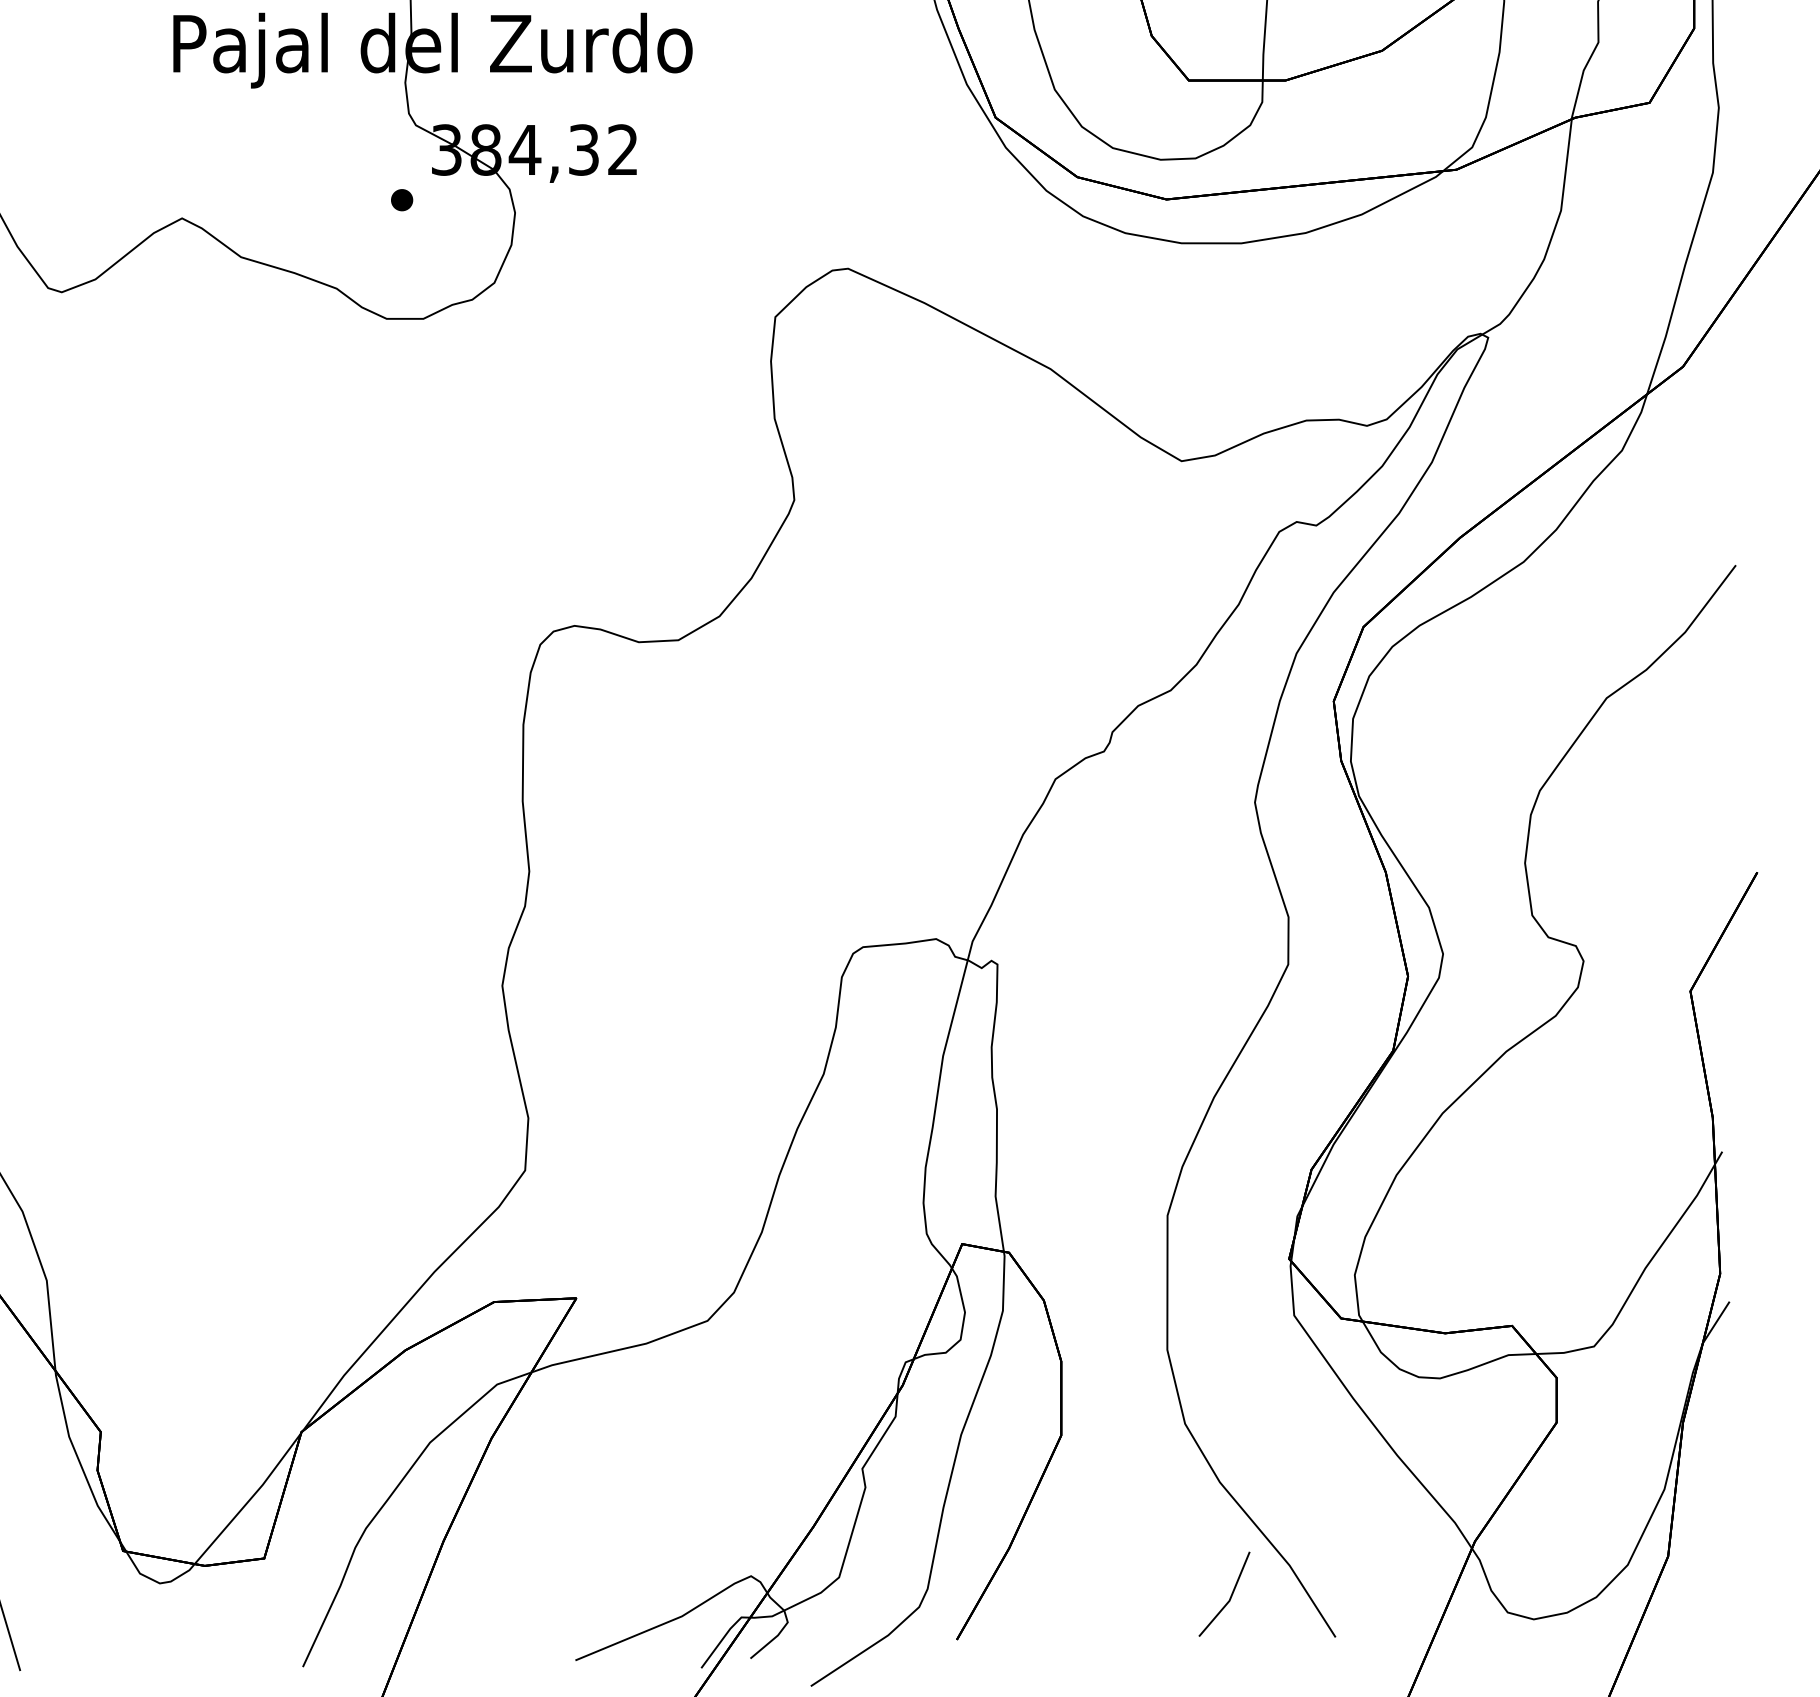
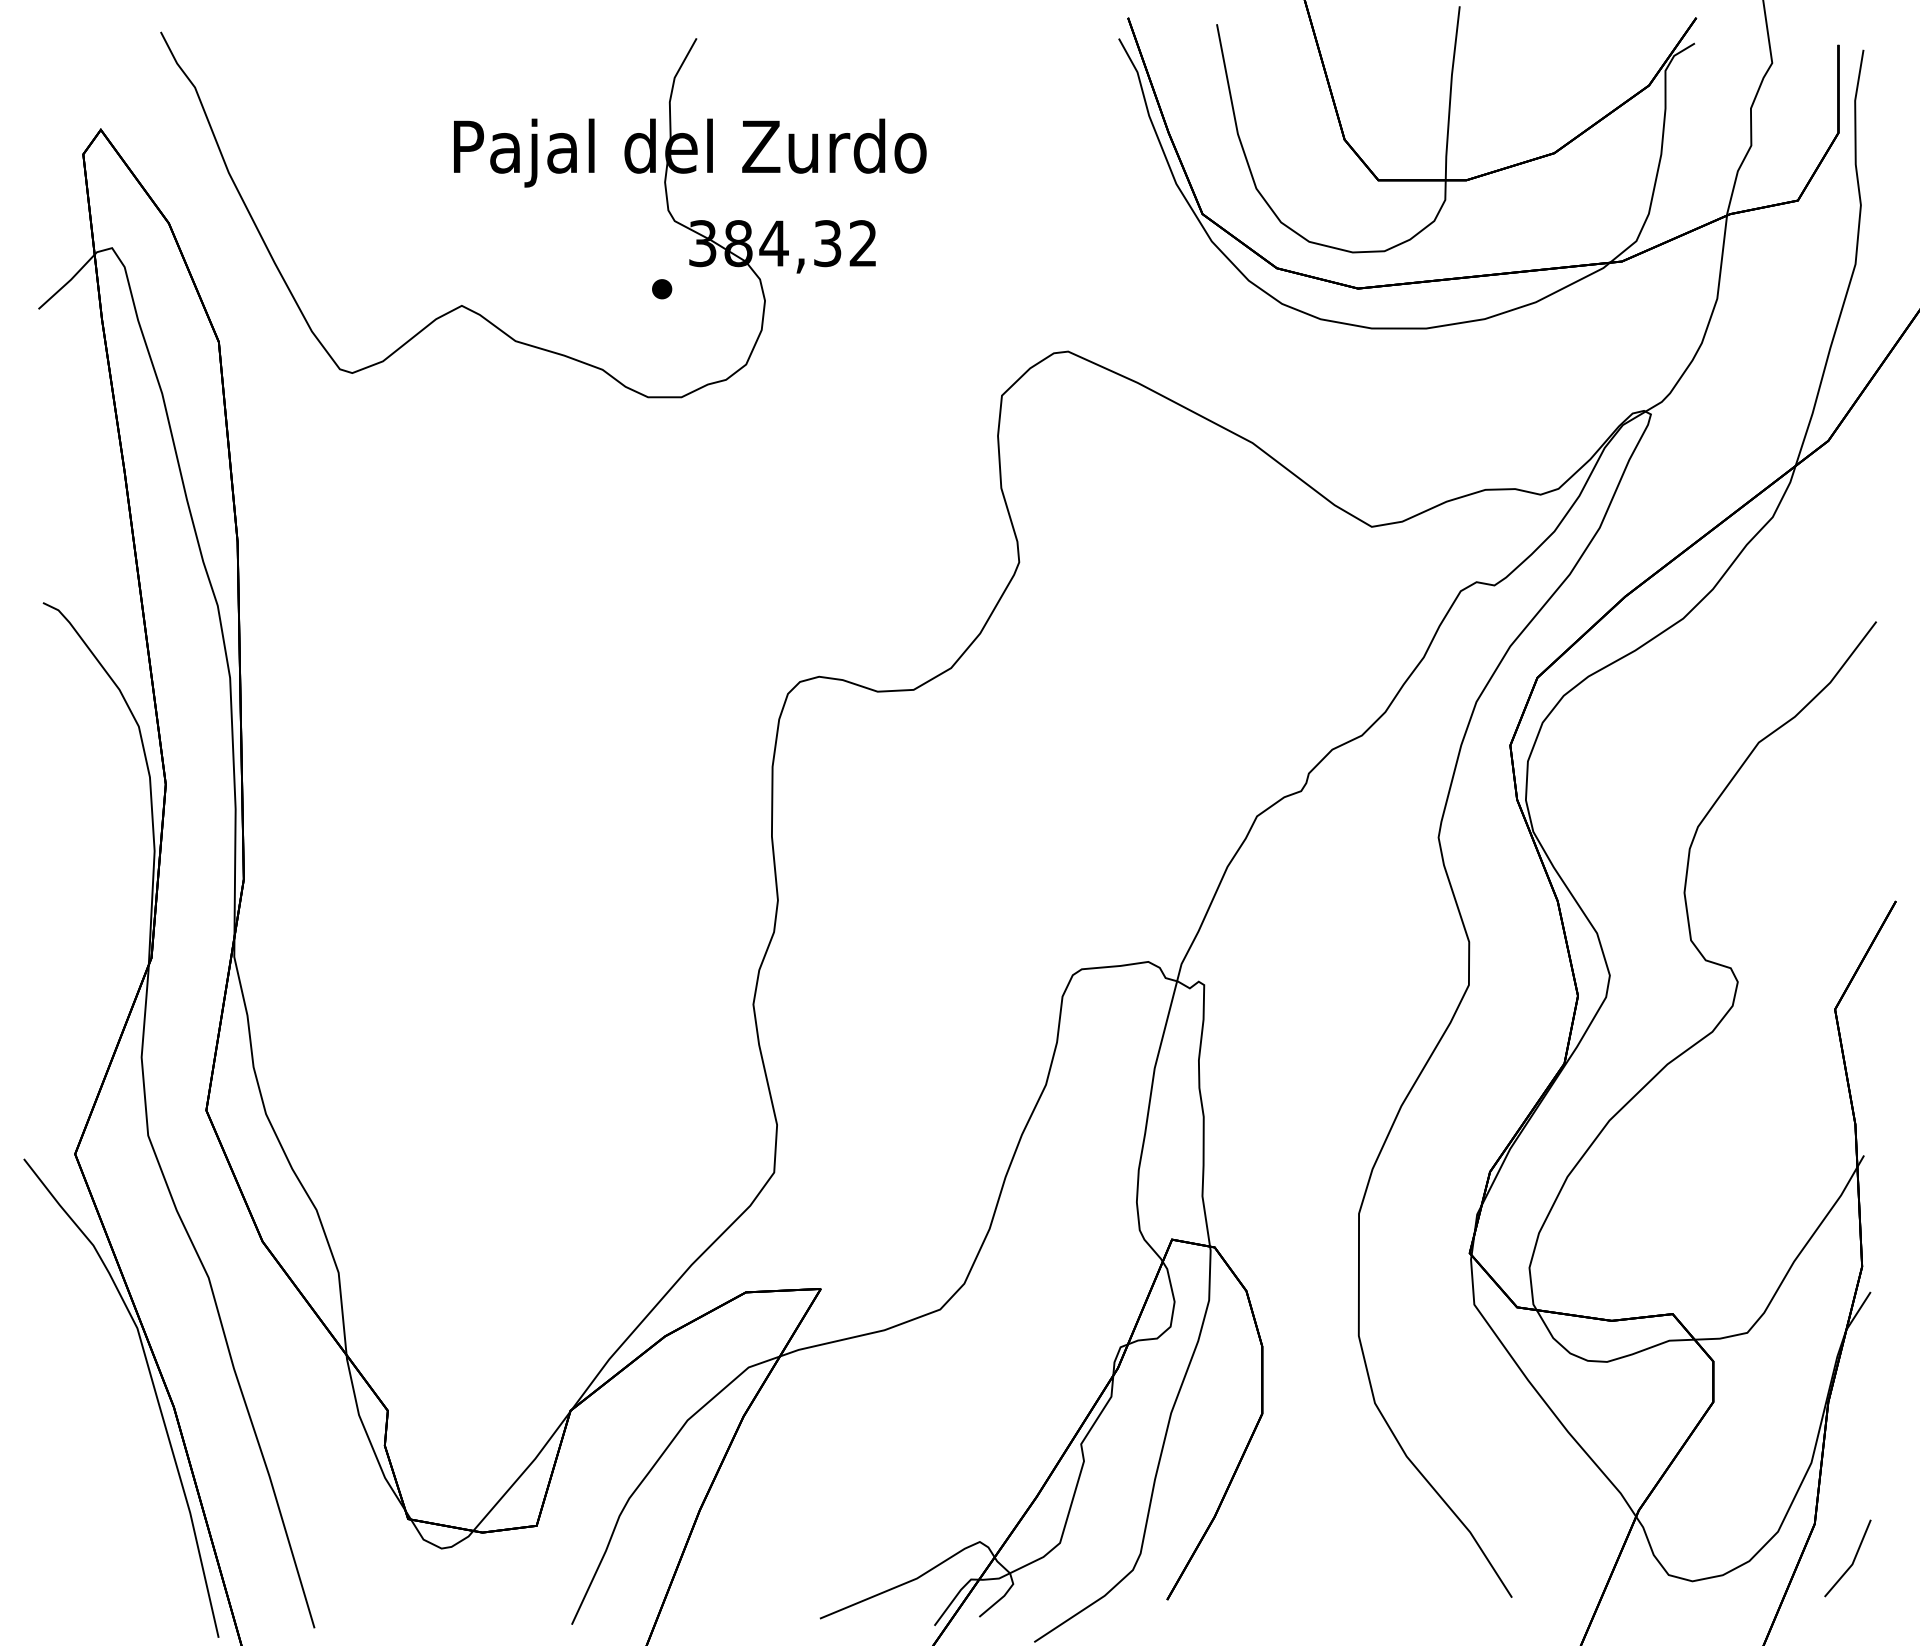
line: (1229, 1597) -> (1852, 1561), moved

